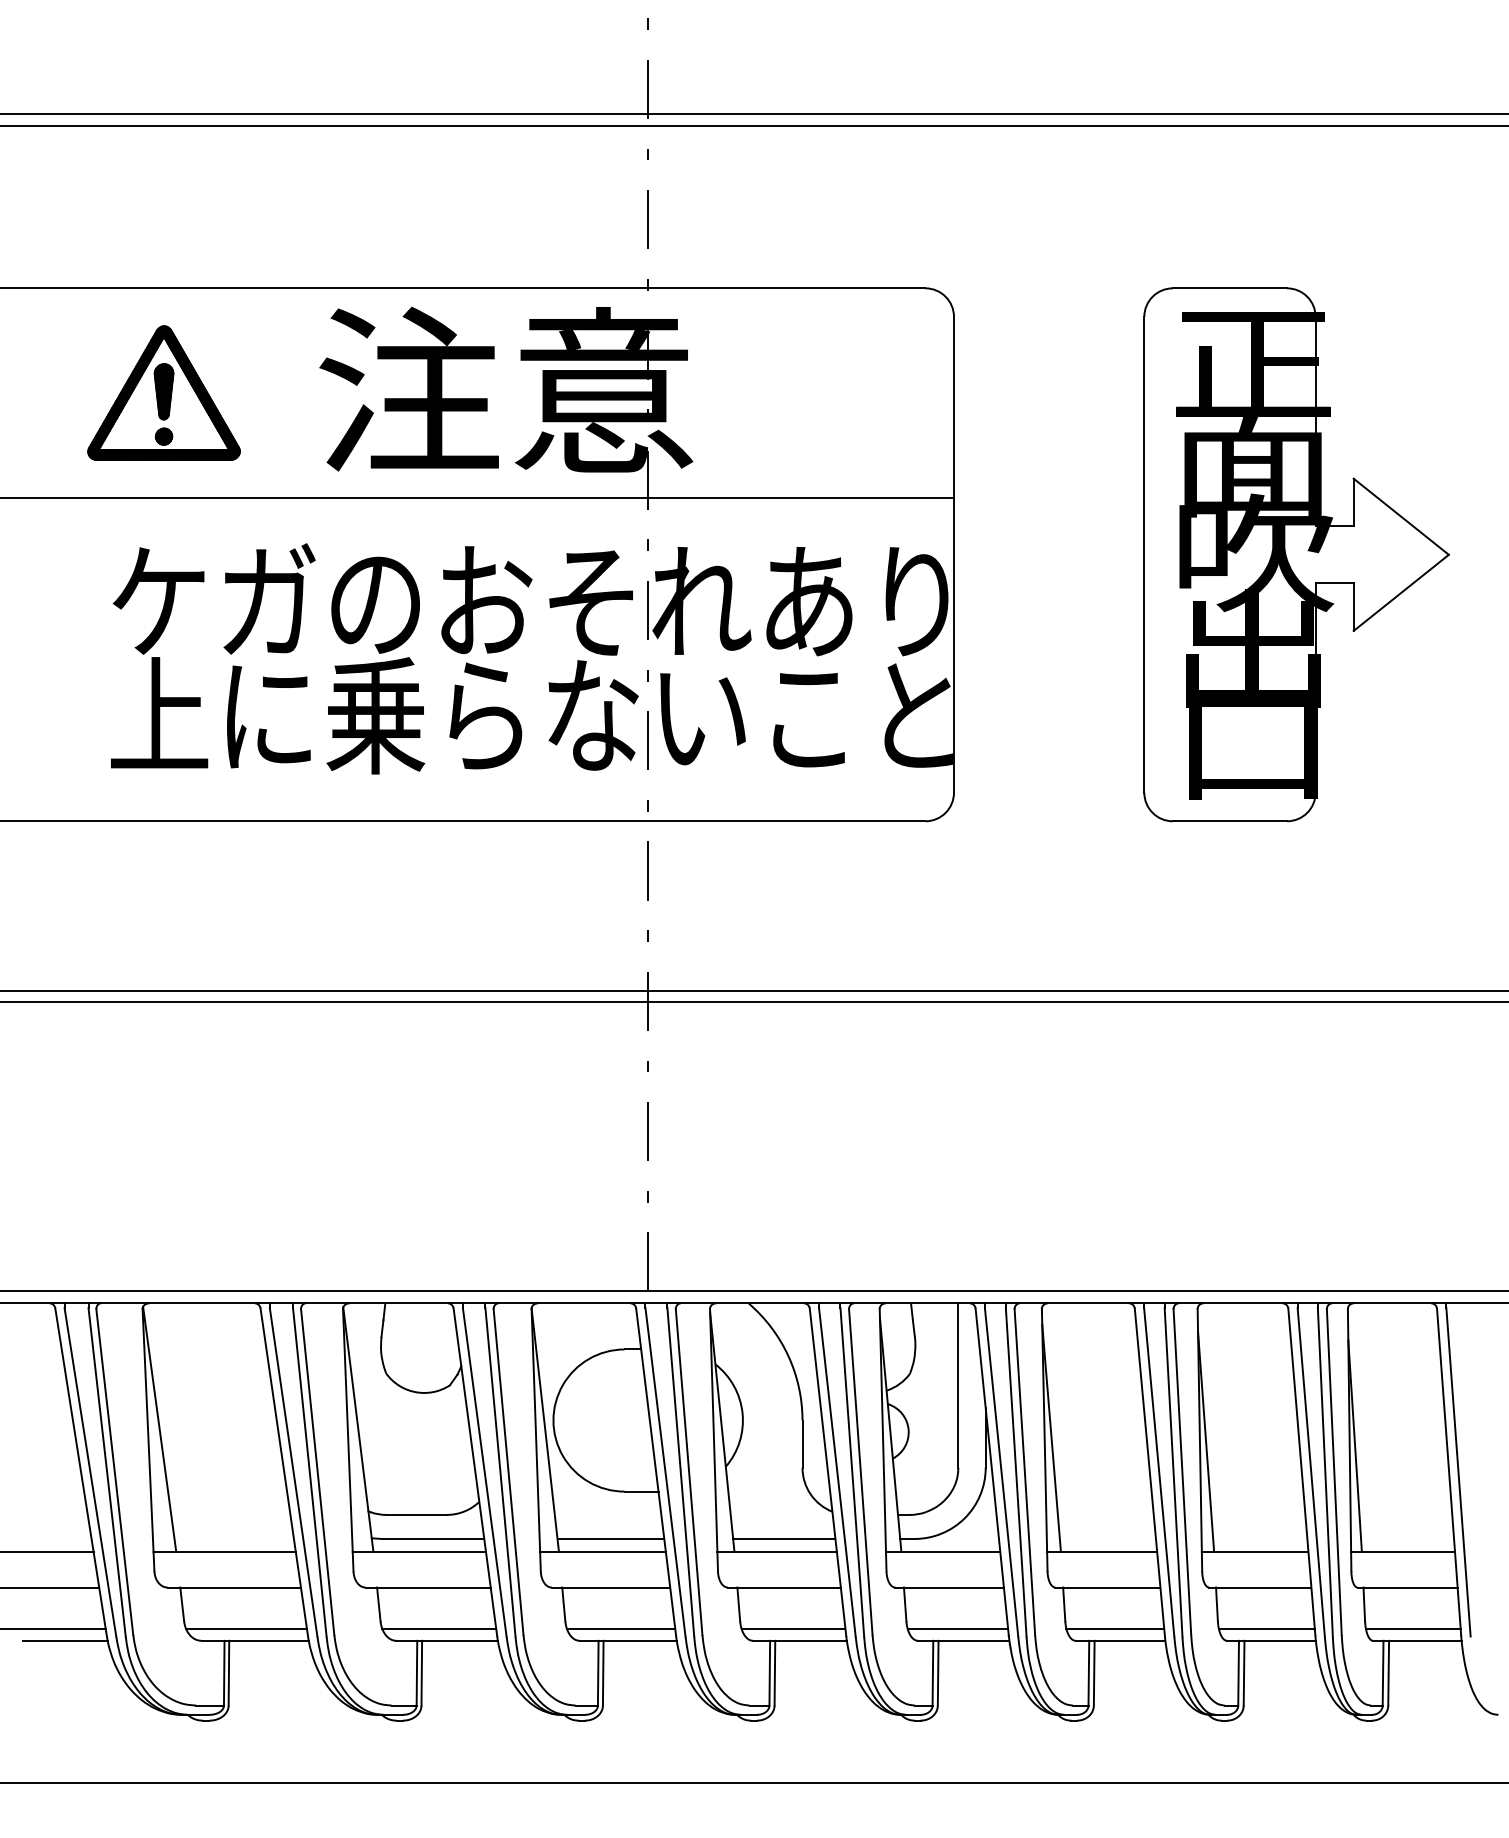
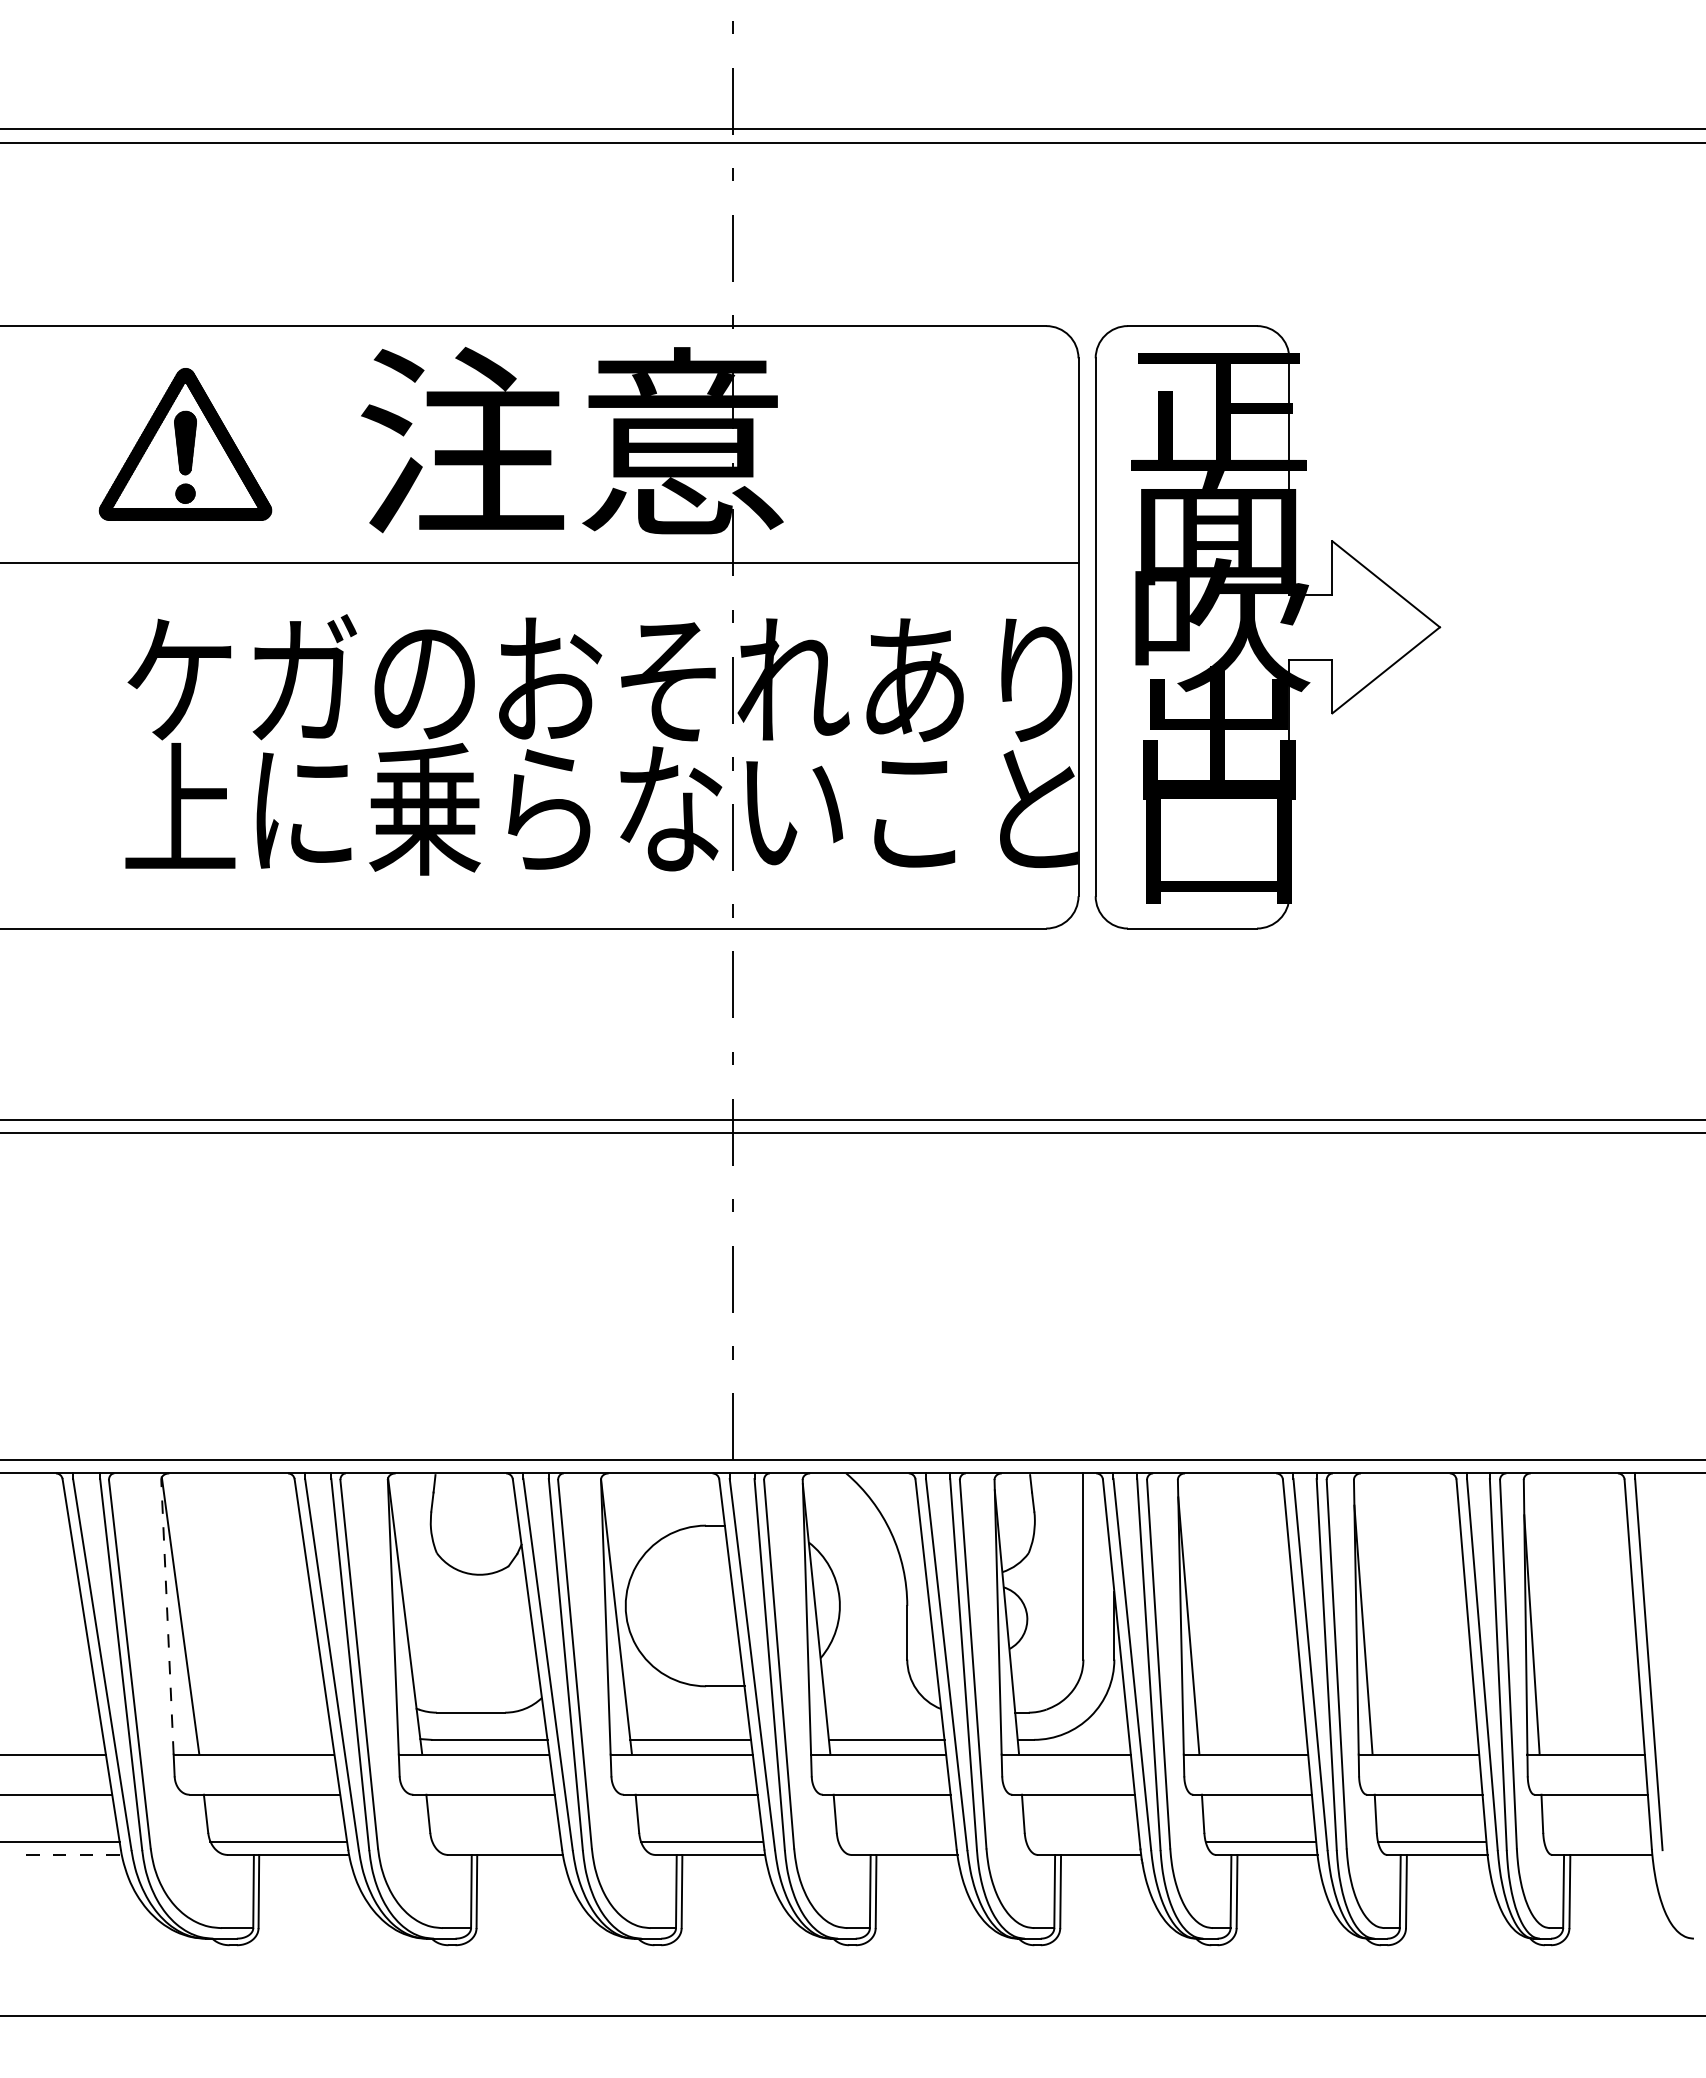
part: (1296, 554) -> (1267, 627), moved
line: (148, 1429) -> (167, 1616), solid -> dashed
line: (439, 1628) -> (496, 1841), removed
line: (792, 1628) -> (896, 1841), removed
line: (957, 1628) -> (1082, 1841), removed
line: (1413, 1628) -> (1597, 1841), removed
line: (65, 1641) -> (74, 1855), solid -> dashed

